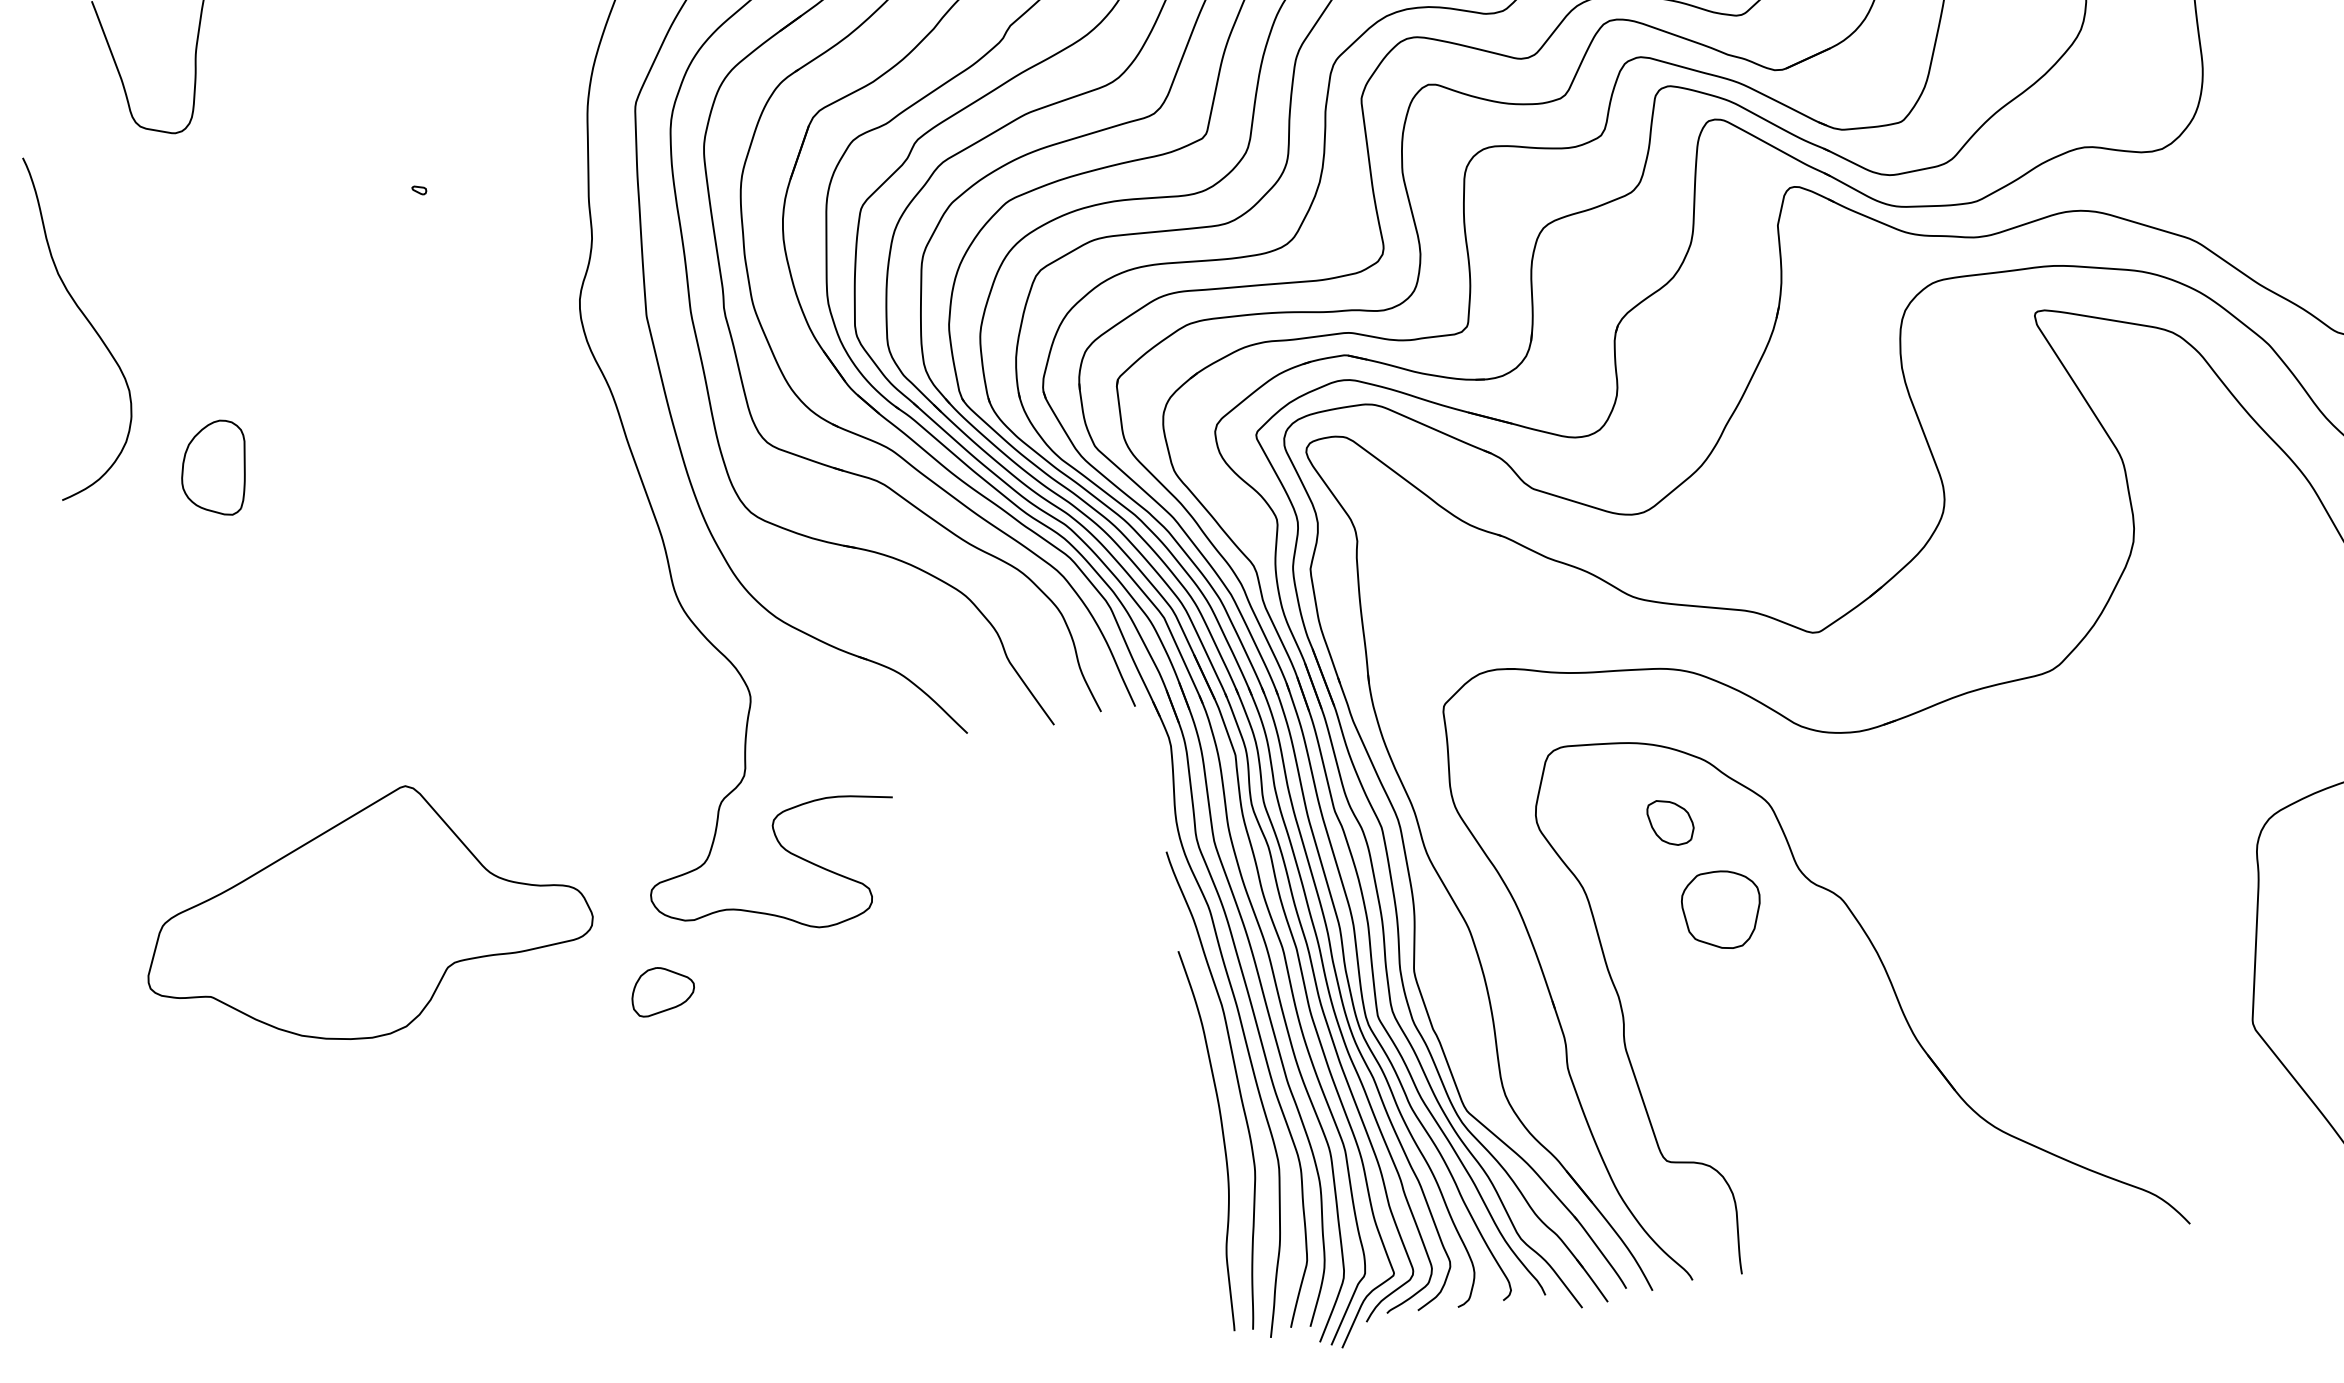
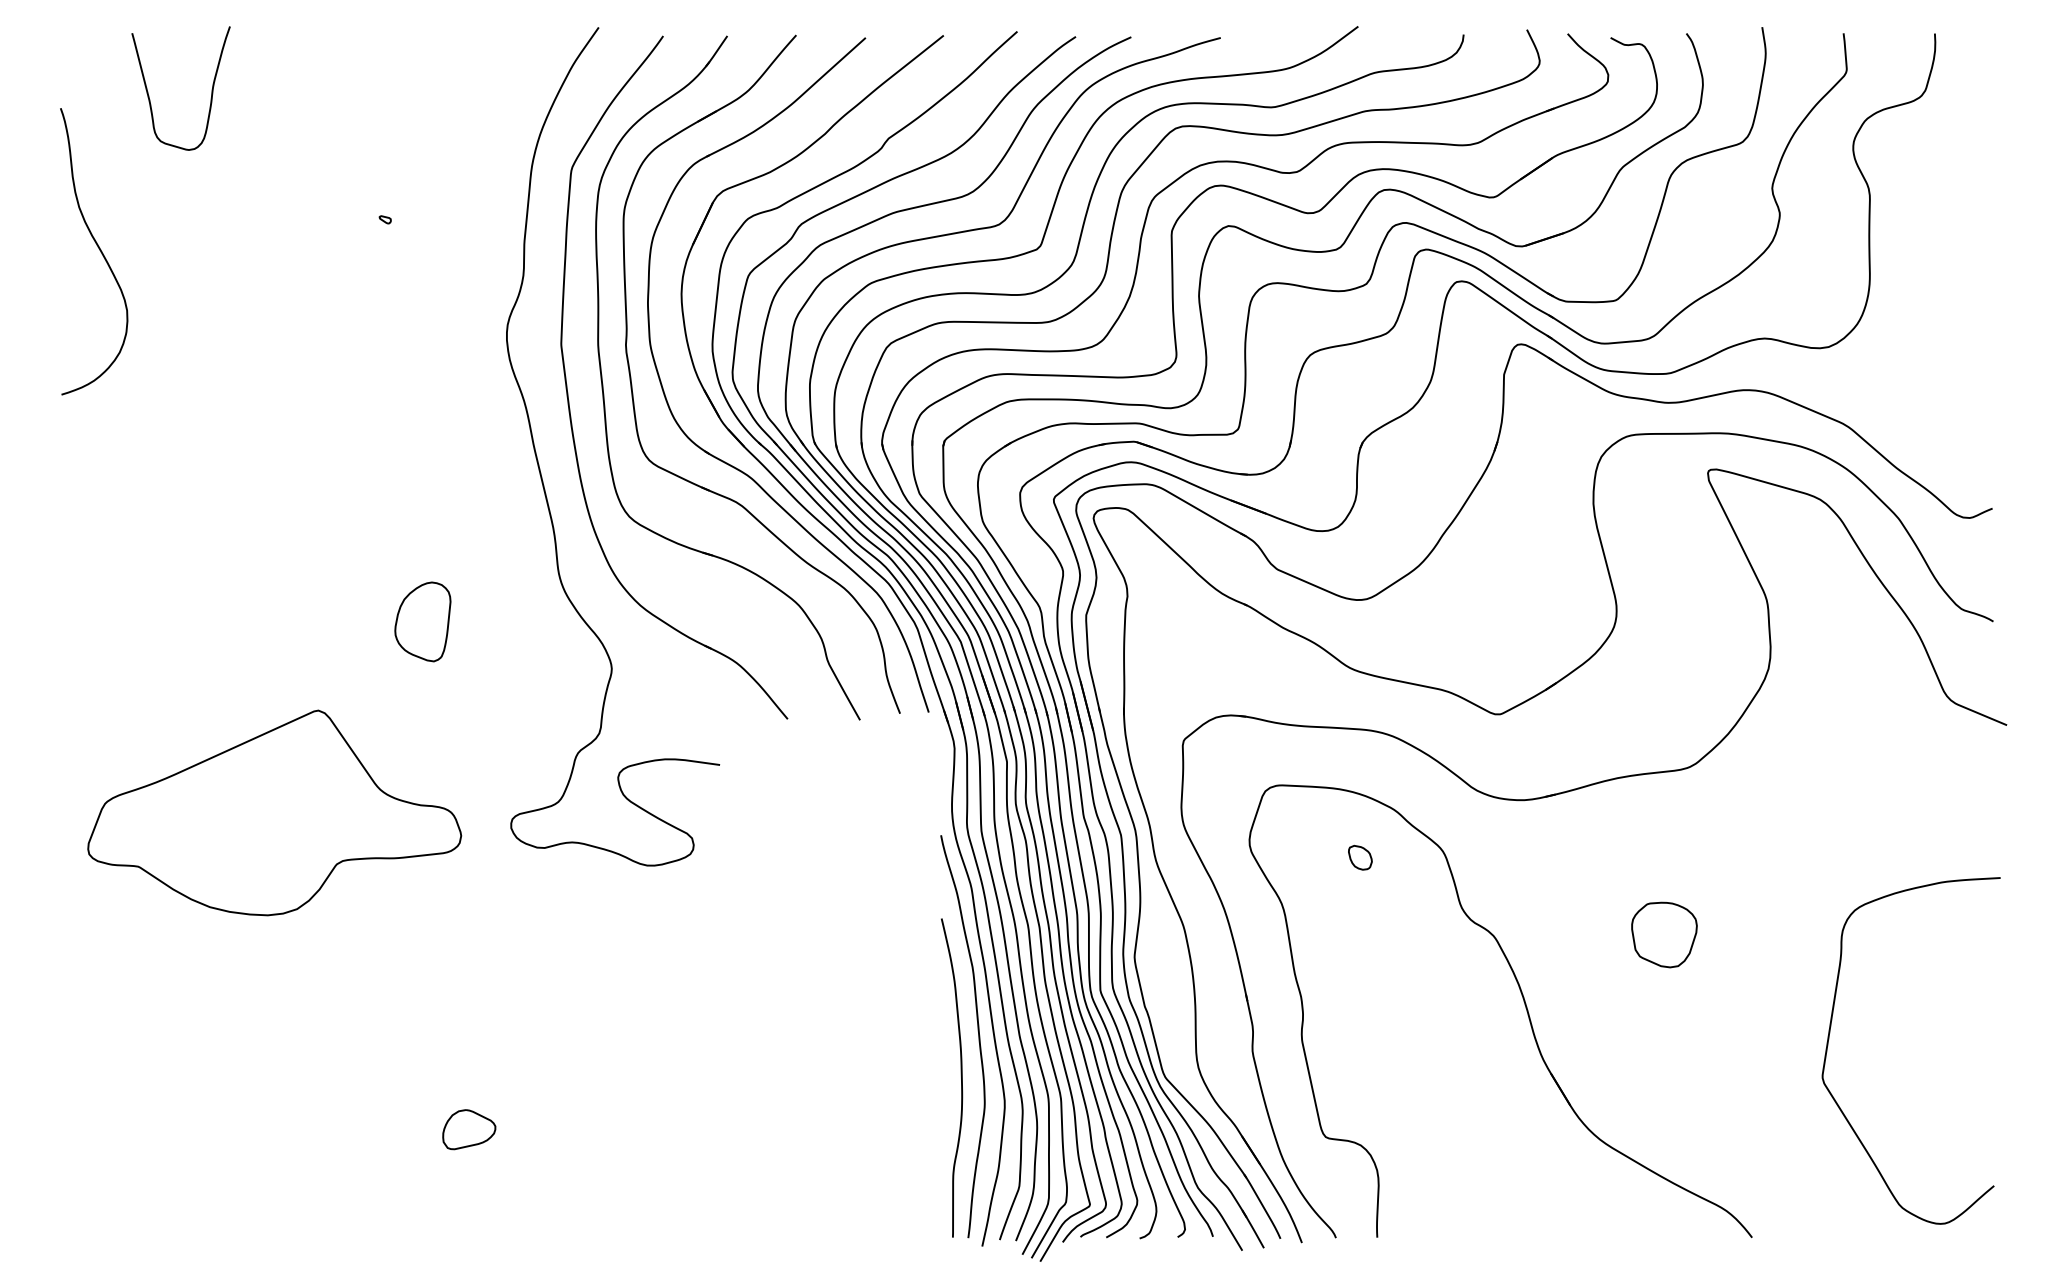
curve: (85, 319) -> (97, 247), moved
part: (213, 468) -> (422, 621), moved
part: (1670, 822) -> (1360, 857), size x0.62
part: (1721, 909) -> (1664, 934), moved
part: (663, 990) -> (469, 1129), moved

